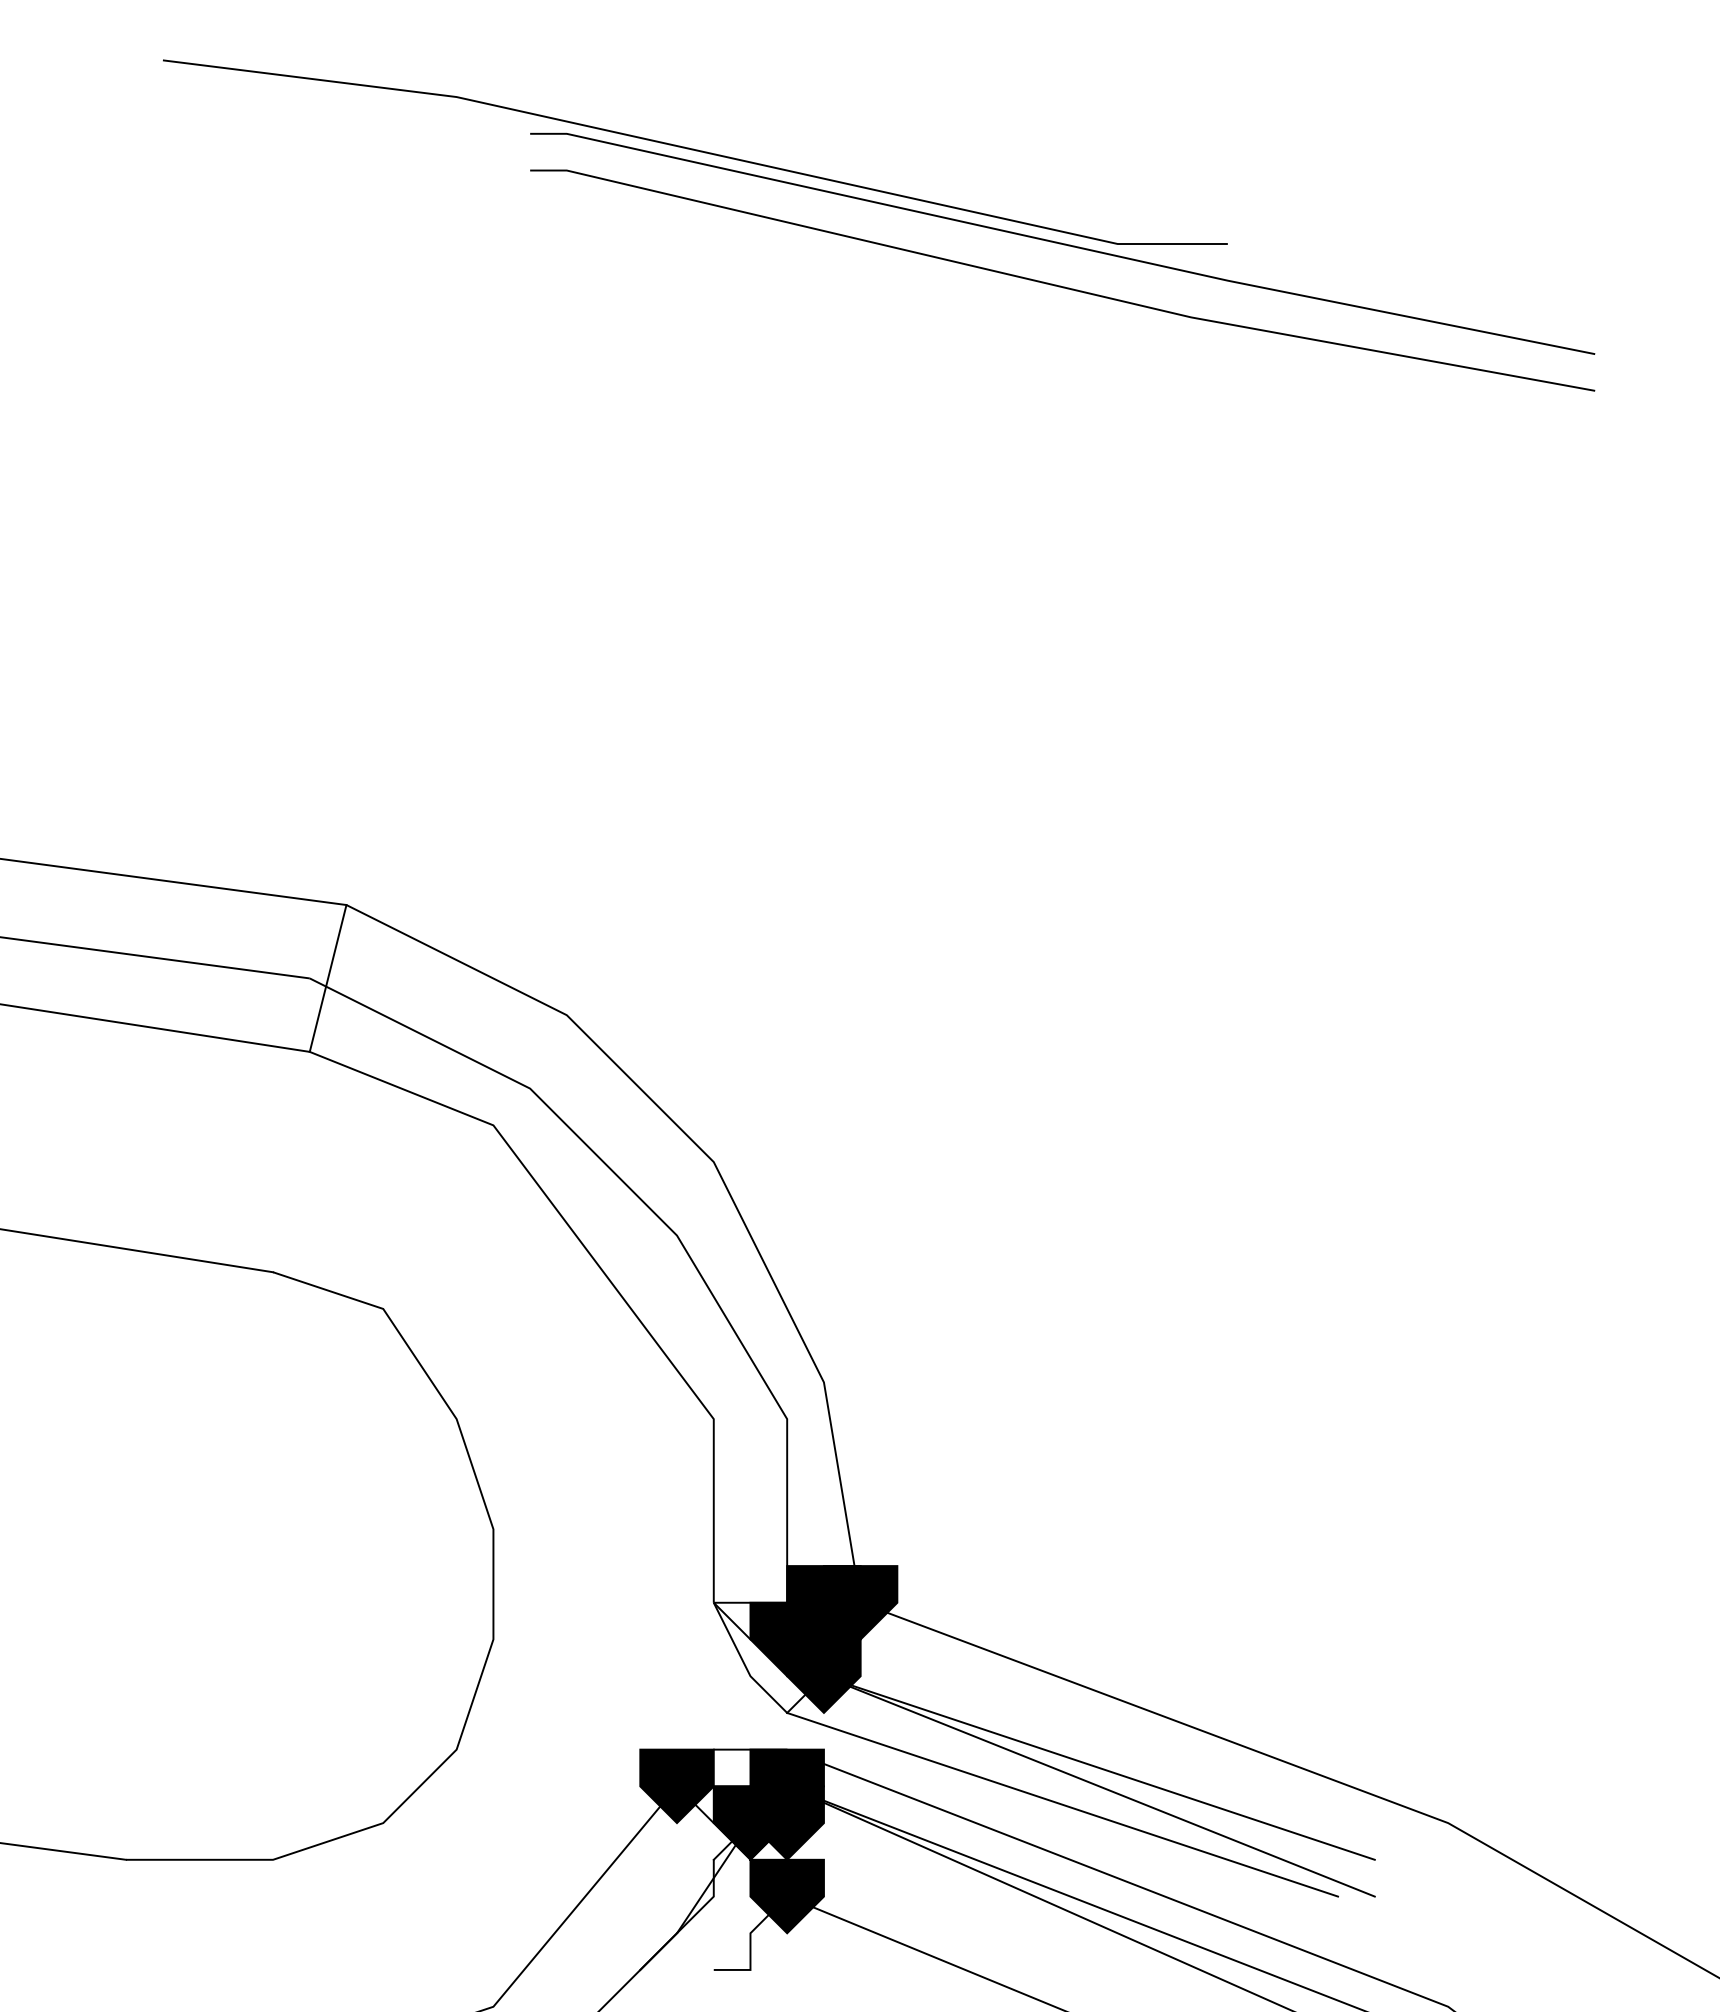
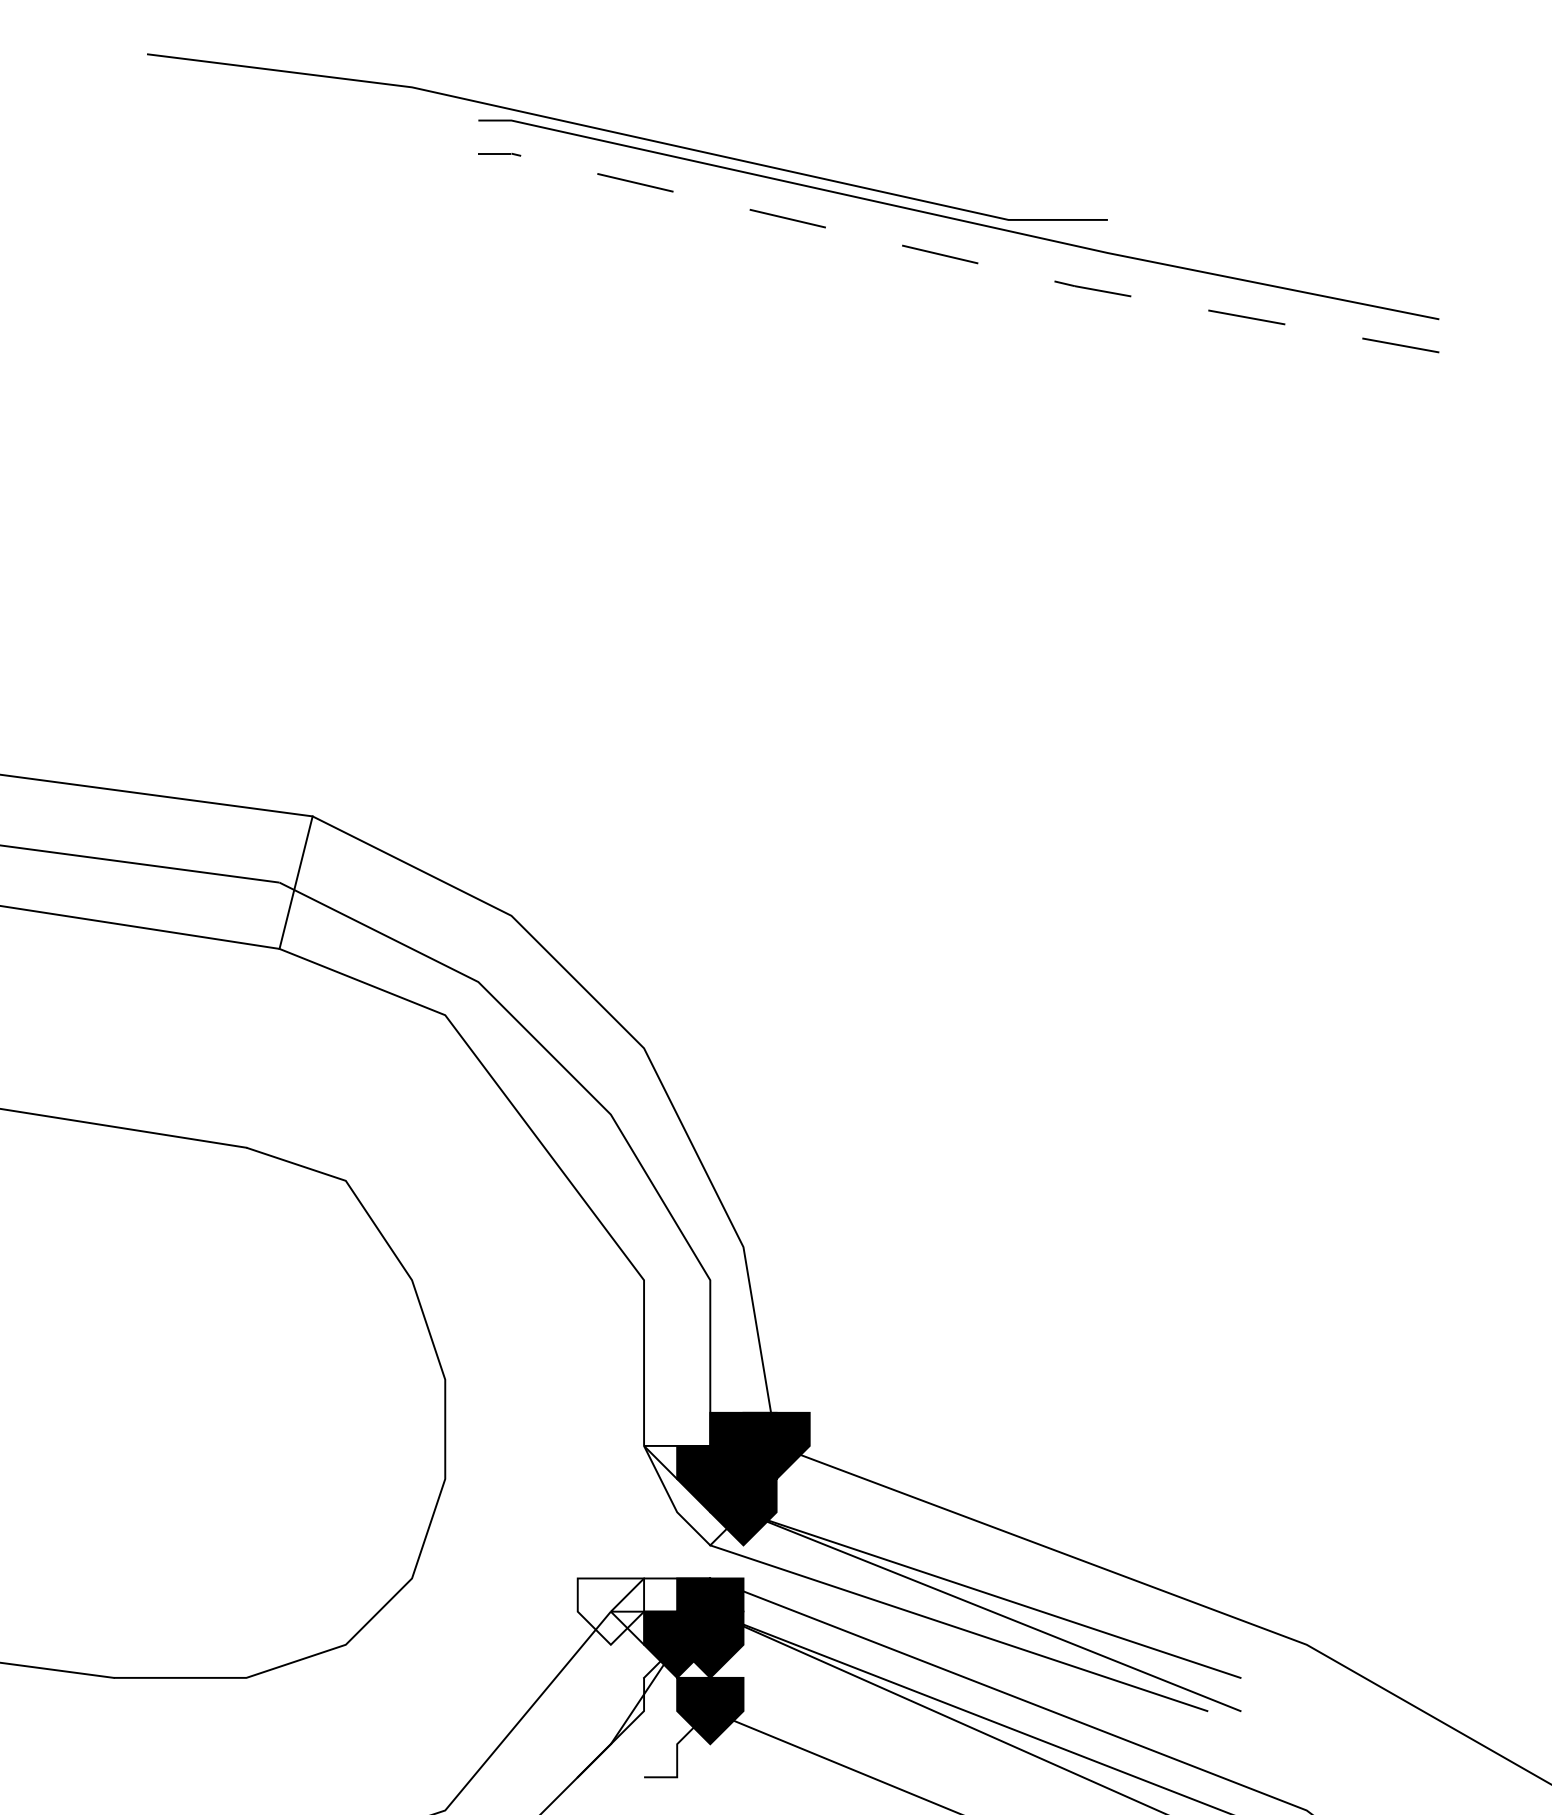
line: (1060, 286) -> (956, 258), solid -> dashed
fill: (676, 1786) -> (610, 1611), removed

